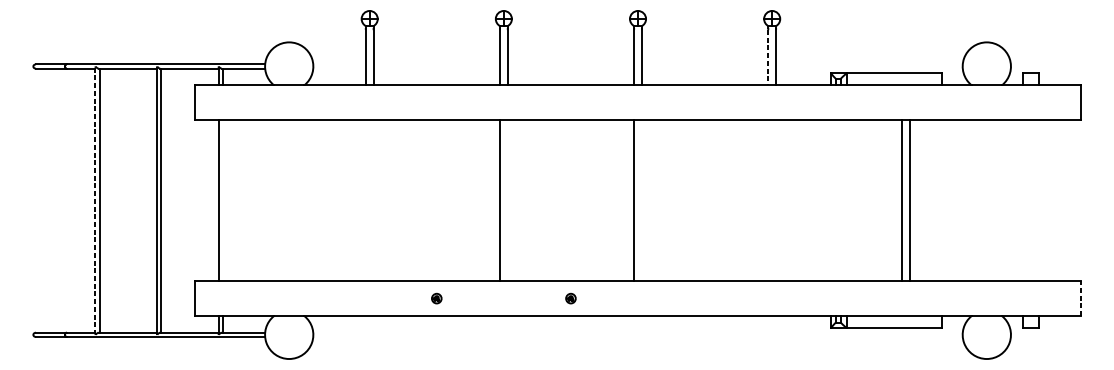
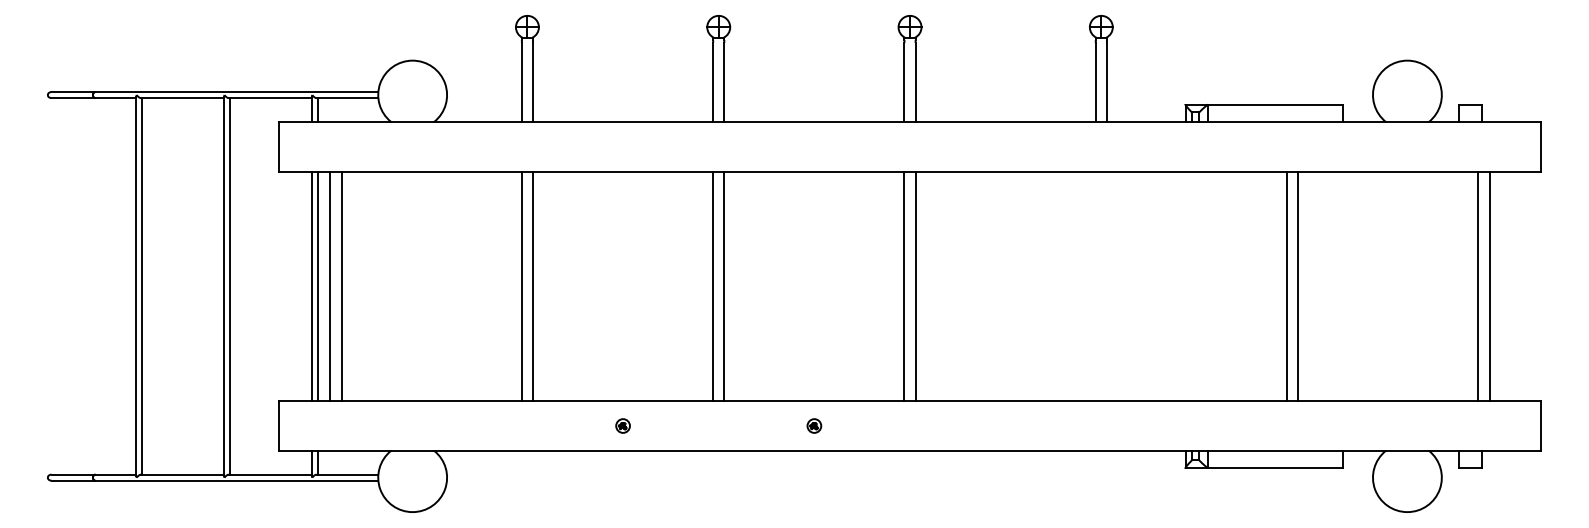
line: (768, 57) -> (1095, 82), dashed -> solid
line: (95, 200) -> (136, 286), dashed -> solid
line: (222, 200) -> (317, 286), added
line: (231, 200) -> (330, 286), added
line: (239, 200) -> (341, 286), added
line: (365, 200) -> (521, 286), added
line: (373, 200) -> (533, 286), added
line: (507, 200) -> (724, 286), added
line: (641, 200) -> (915, 286), added
line: (1036, 200) -> (1478, 286), added
line: (1044, 200) -> (1489, 286), added
line: (1080, 298) -> (1541, 426), dashed -> solid

